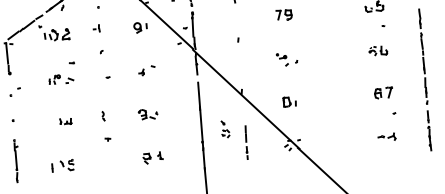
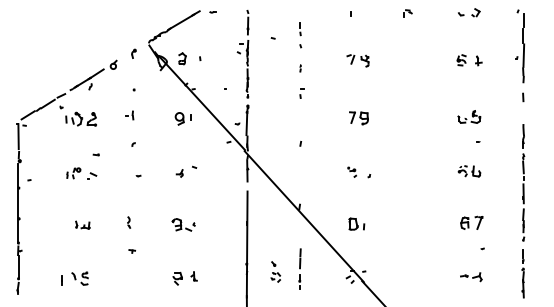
part: (281, 59) -> (351, 171), size x0.62
line: (11, 108) -> (18, 203), added
part: (225, 128) -> (275, 271), moved

